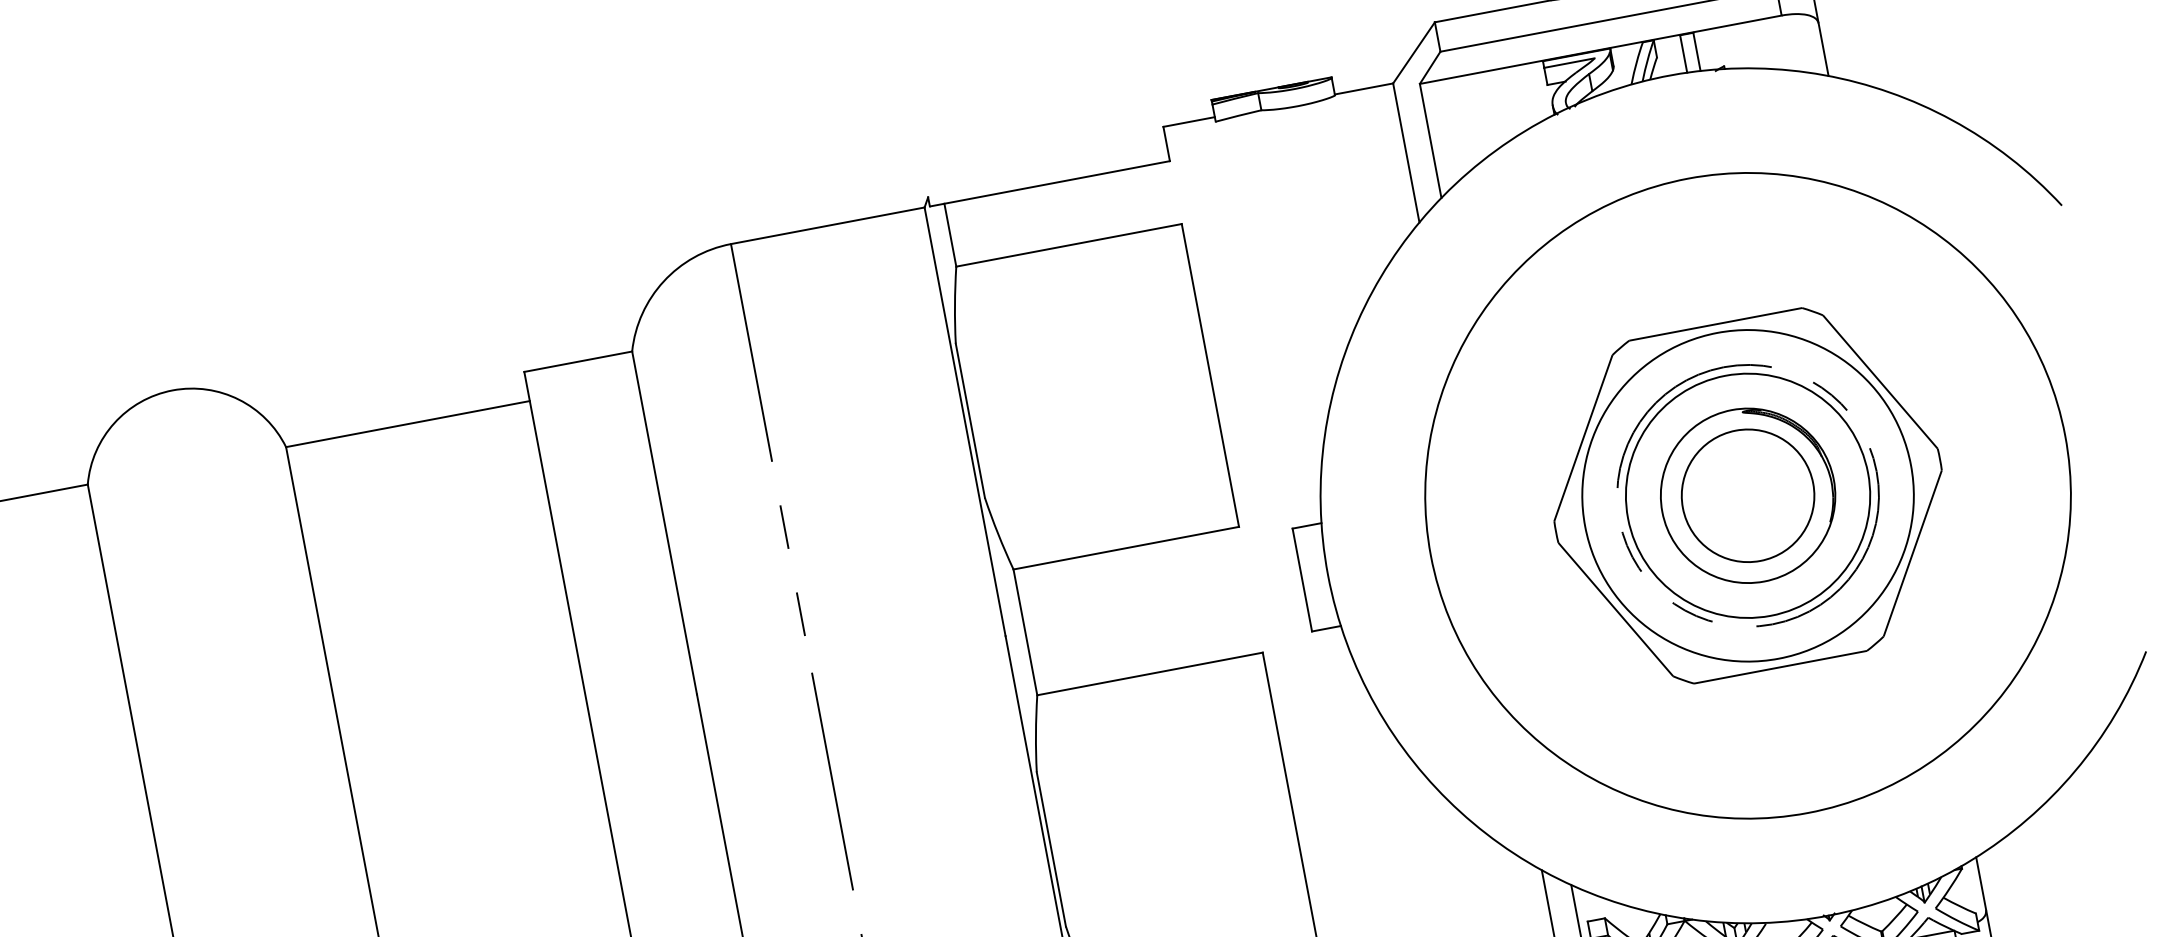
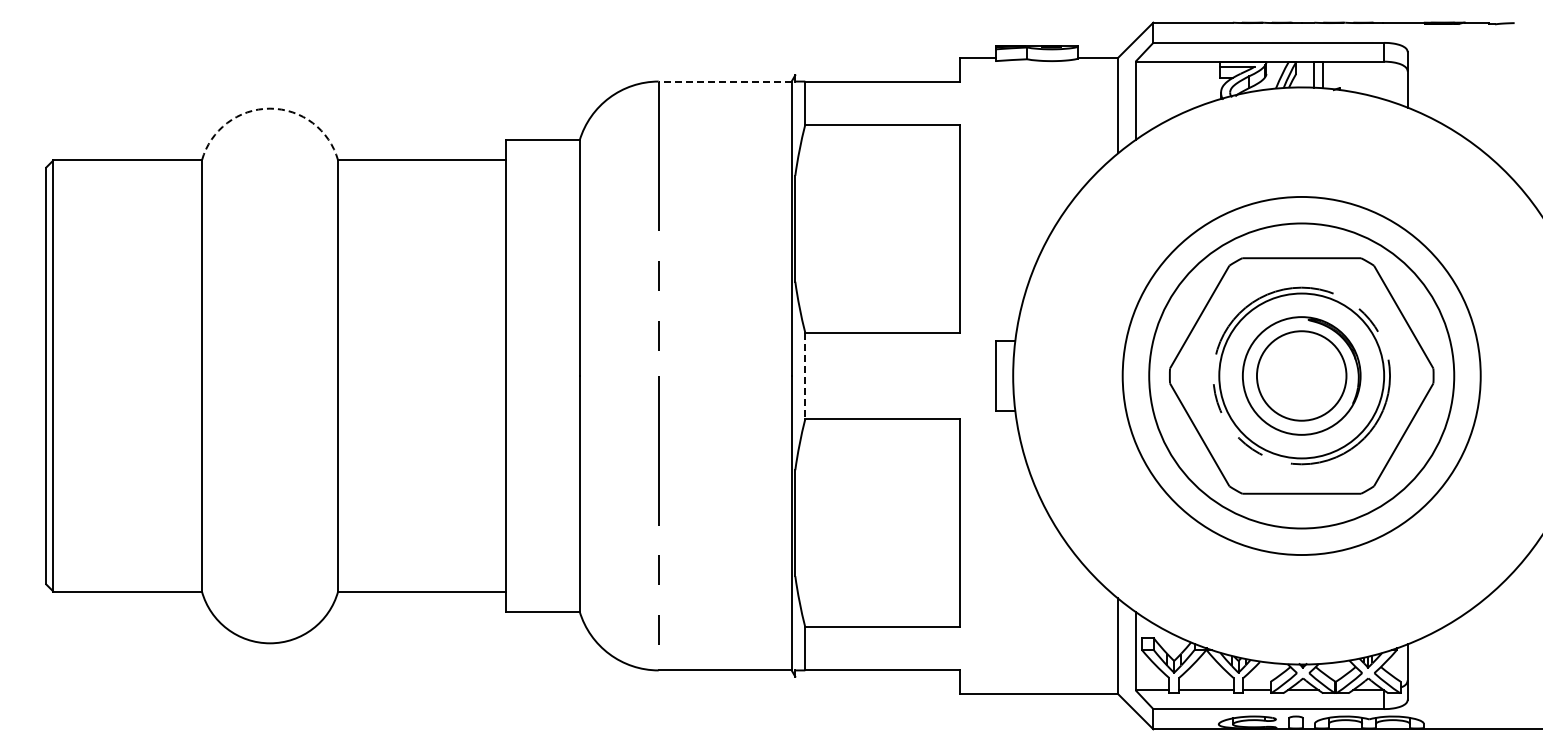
line: (826, 225) -> (724, 81), solid -> dashed
arc: (173, 390) -> (270, 108), solid -> dashed
circle: (1747, 495) -> (1301, 375), size x0.7
circle: (1747, 495) -> (1301, 375), size x1.6
line: (1025, 633) -> (805, 376), solid -> dashed

